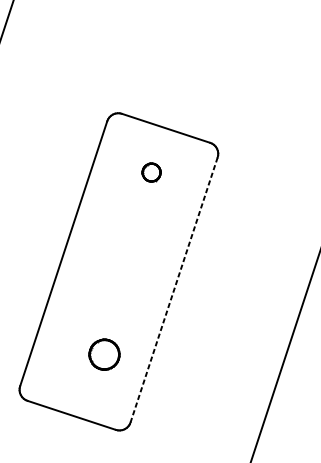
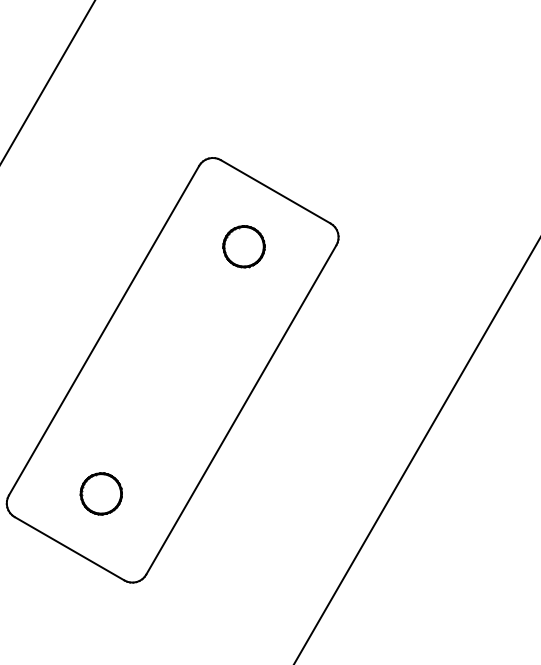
part: (151, 172) -> (243, 246), size x1.67
line: (174, 290) -> (241, 410), dashed -> solid
part: (103, 354) -> (100, 493), moved

